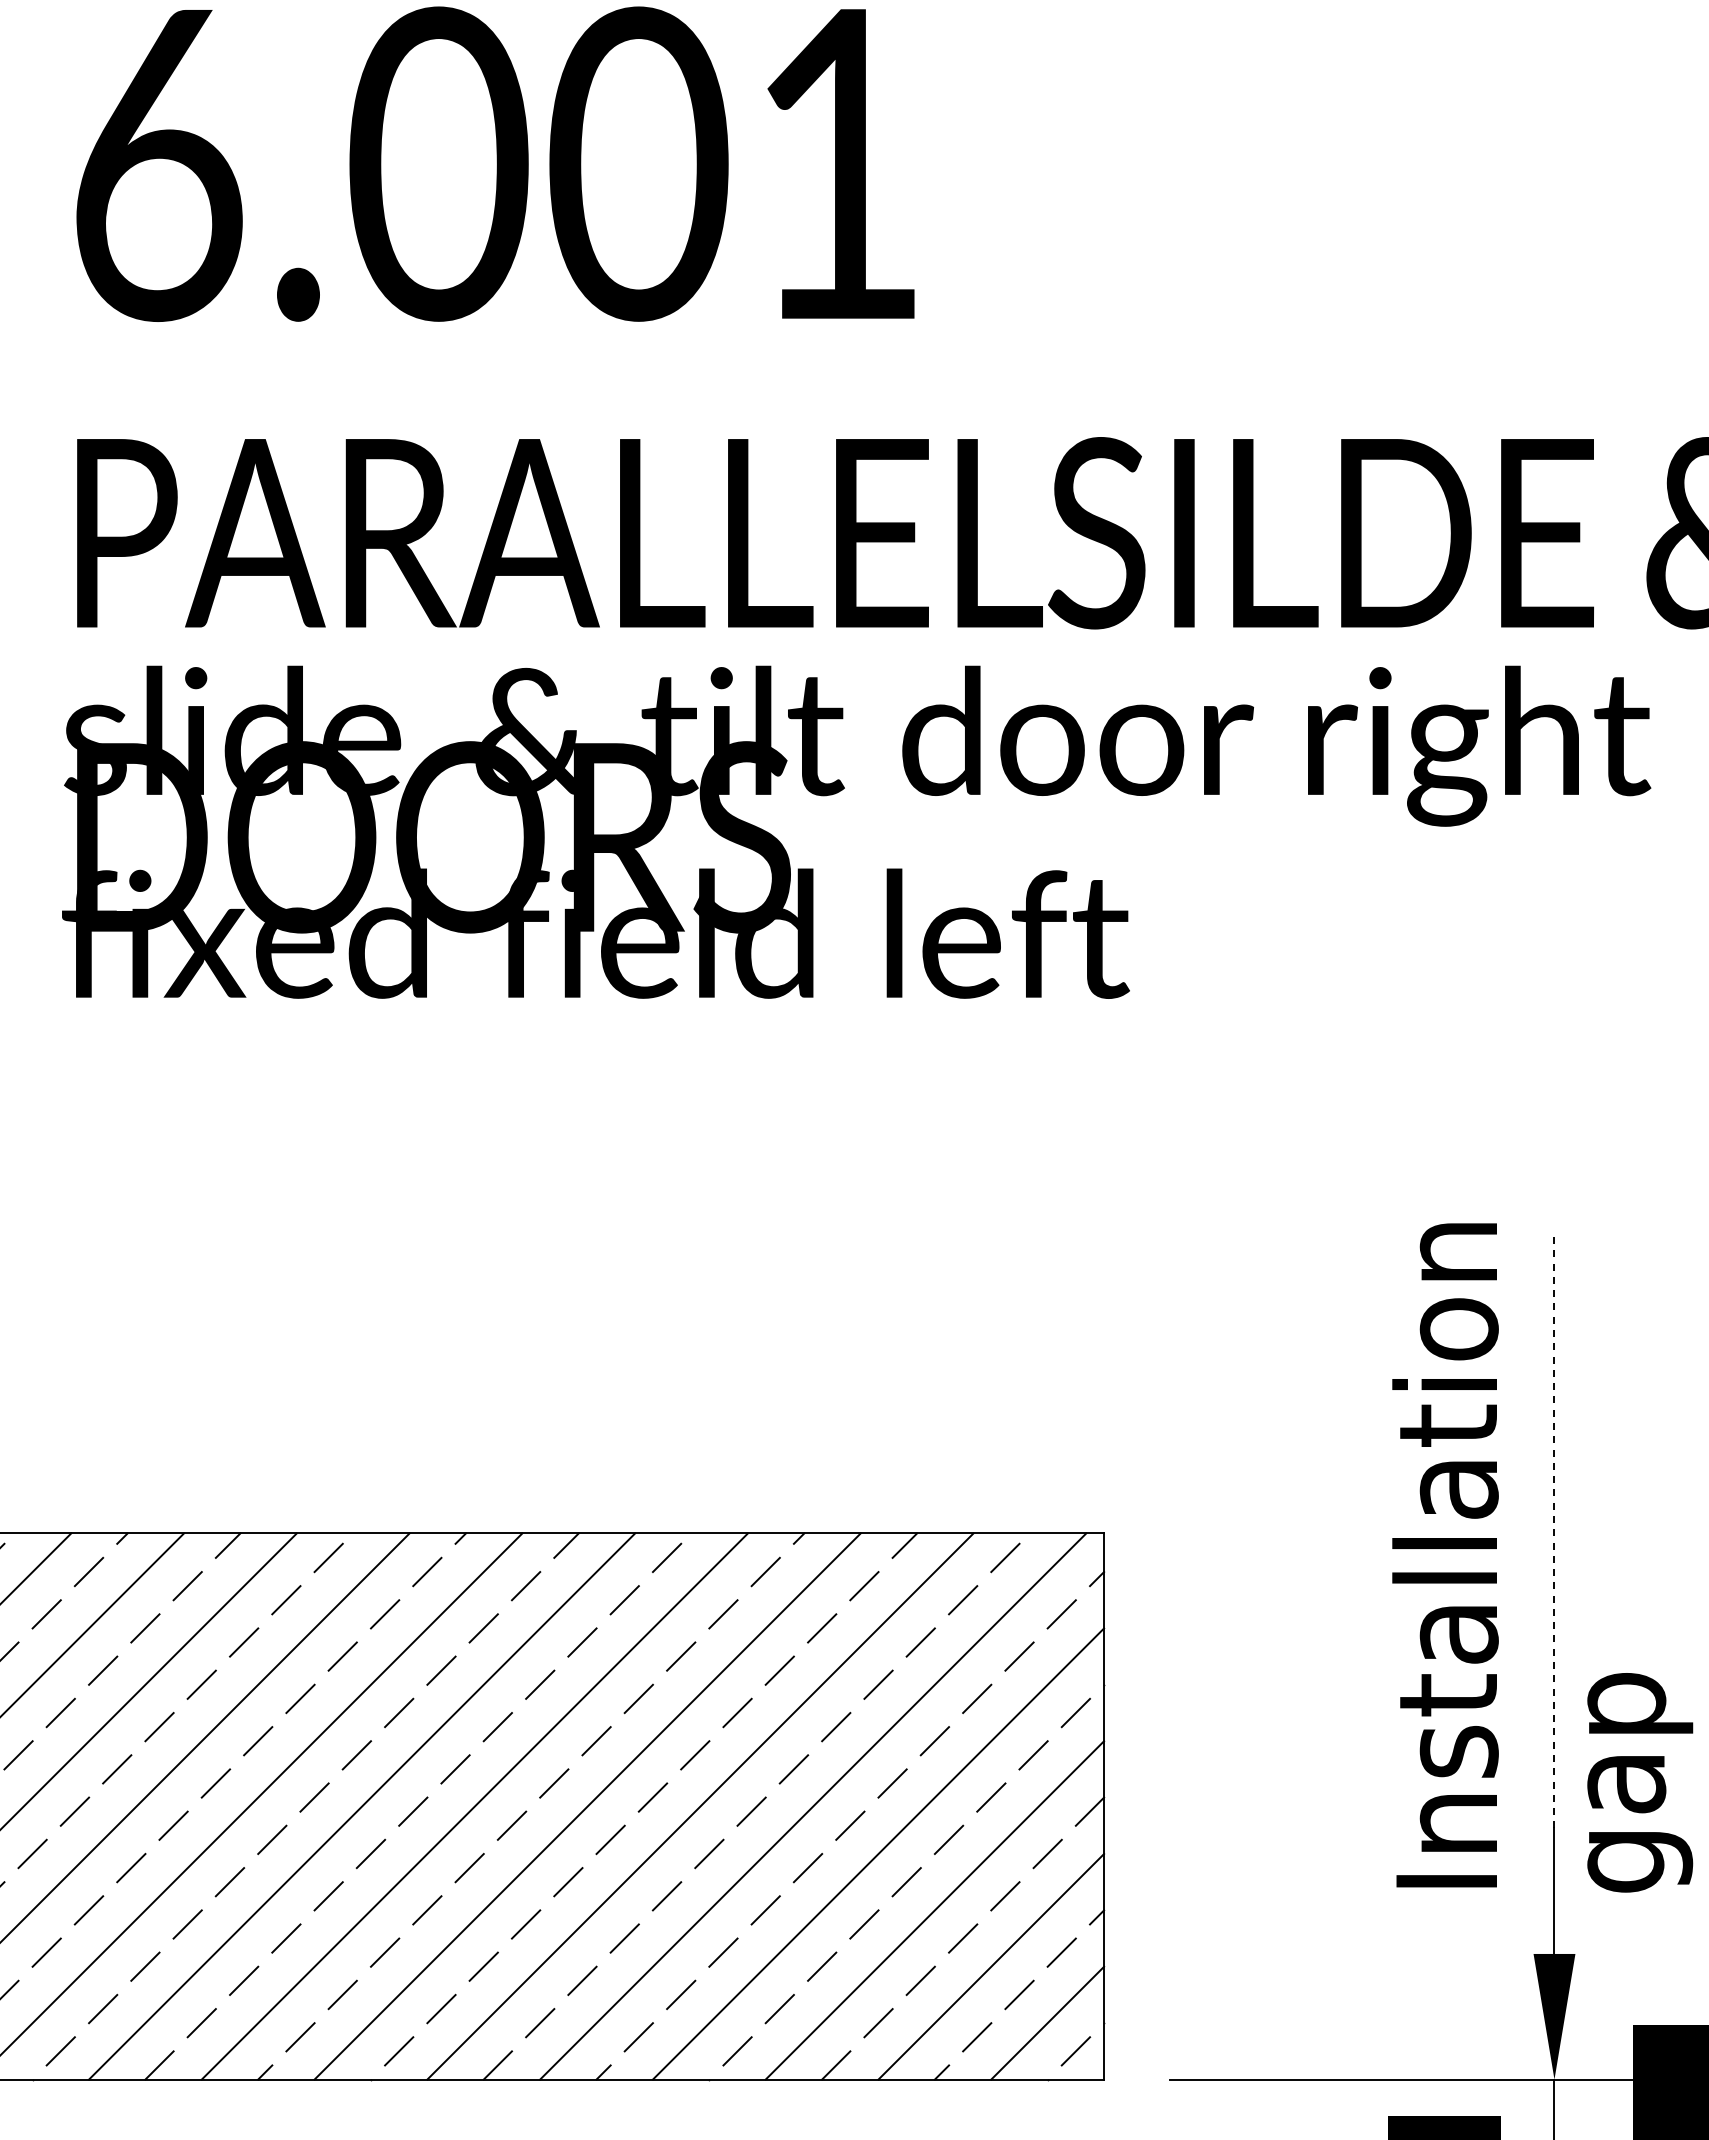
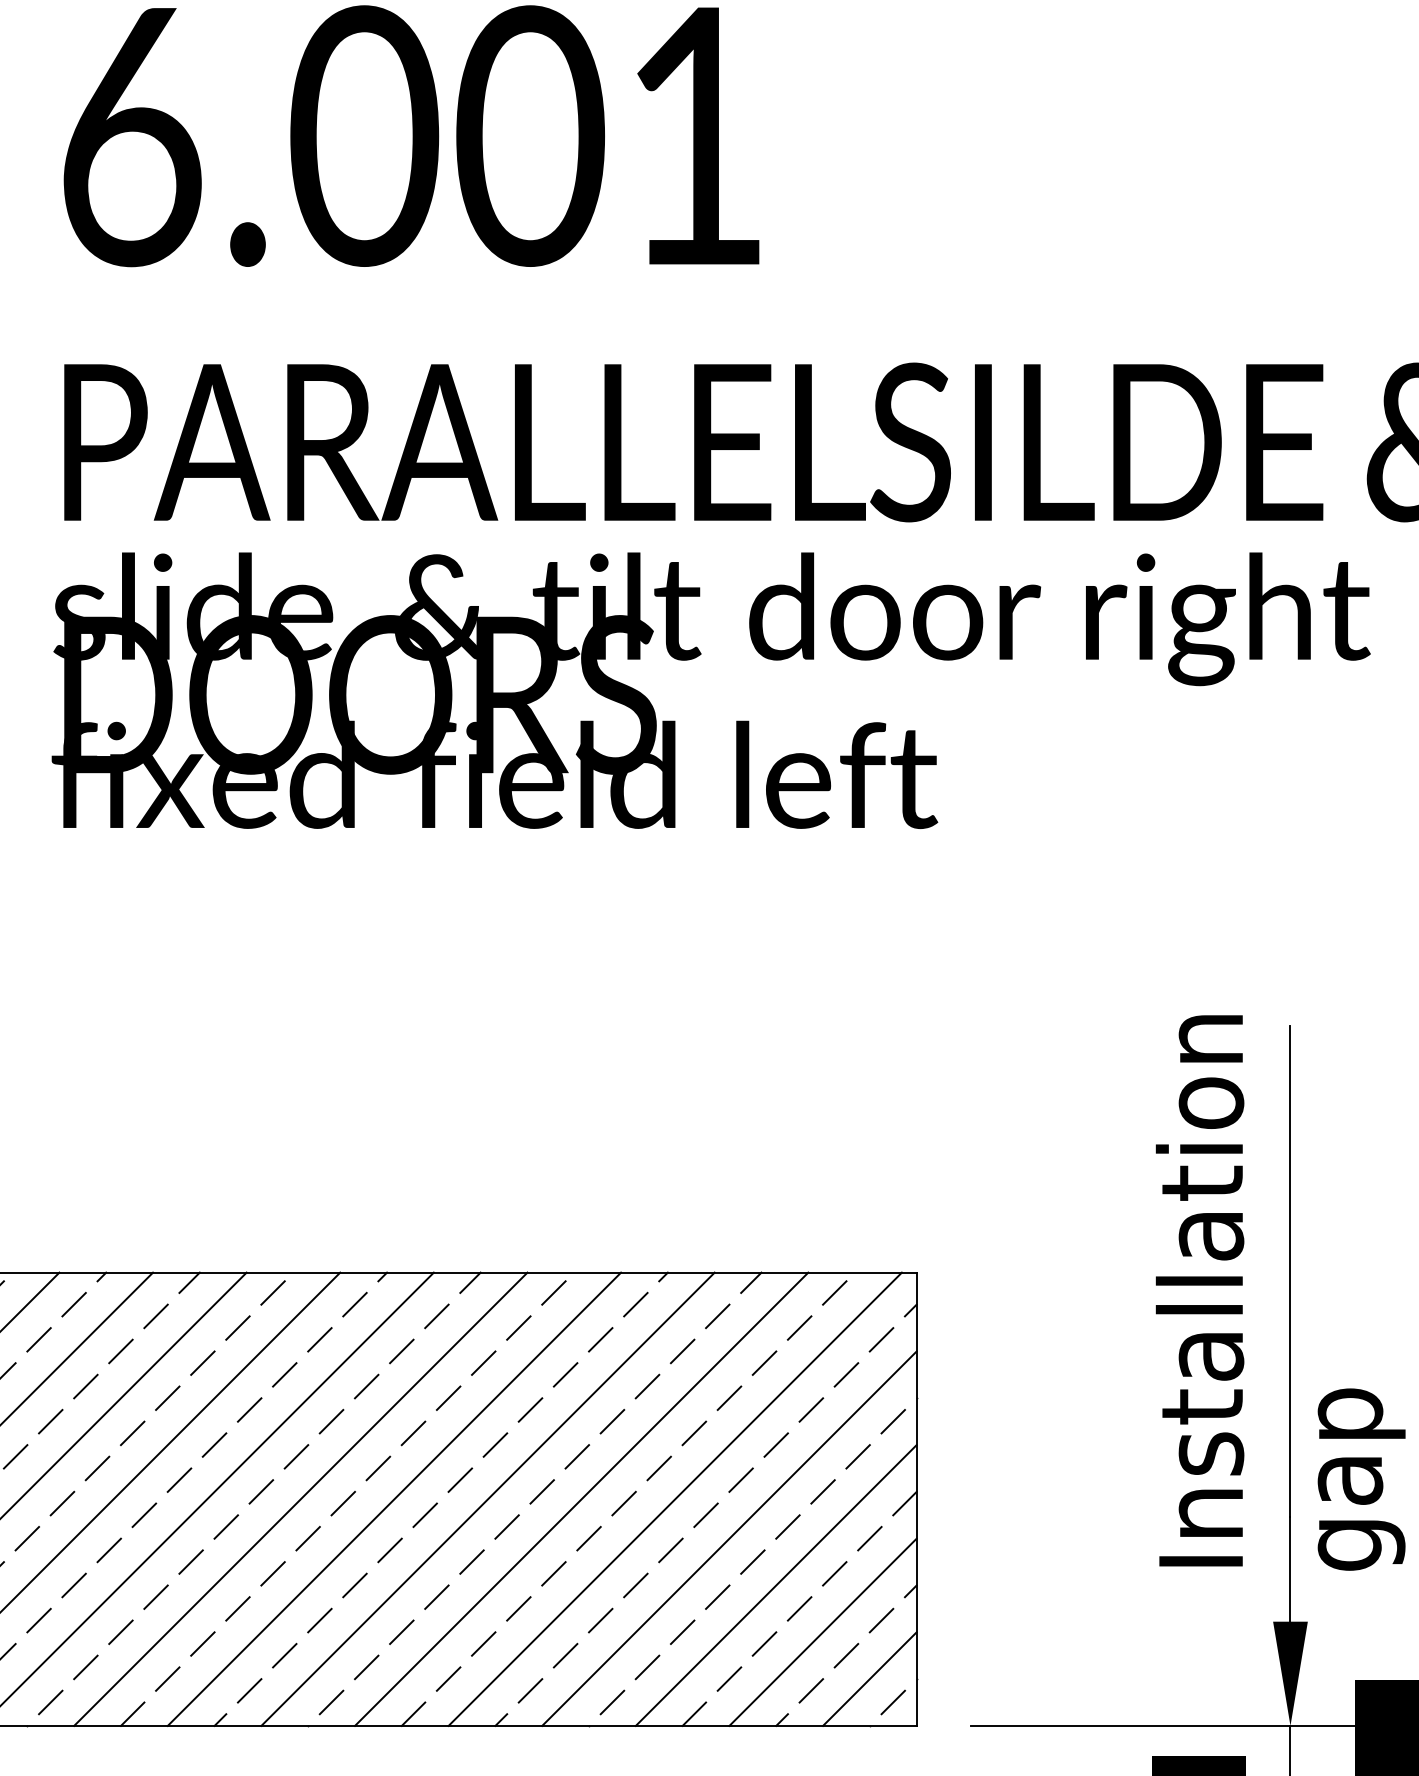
line: (1554, 1531) -> (1290, 1271), dashed -> solid

